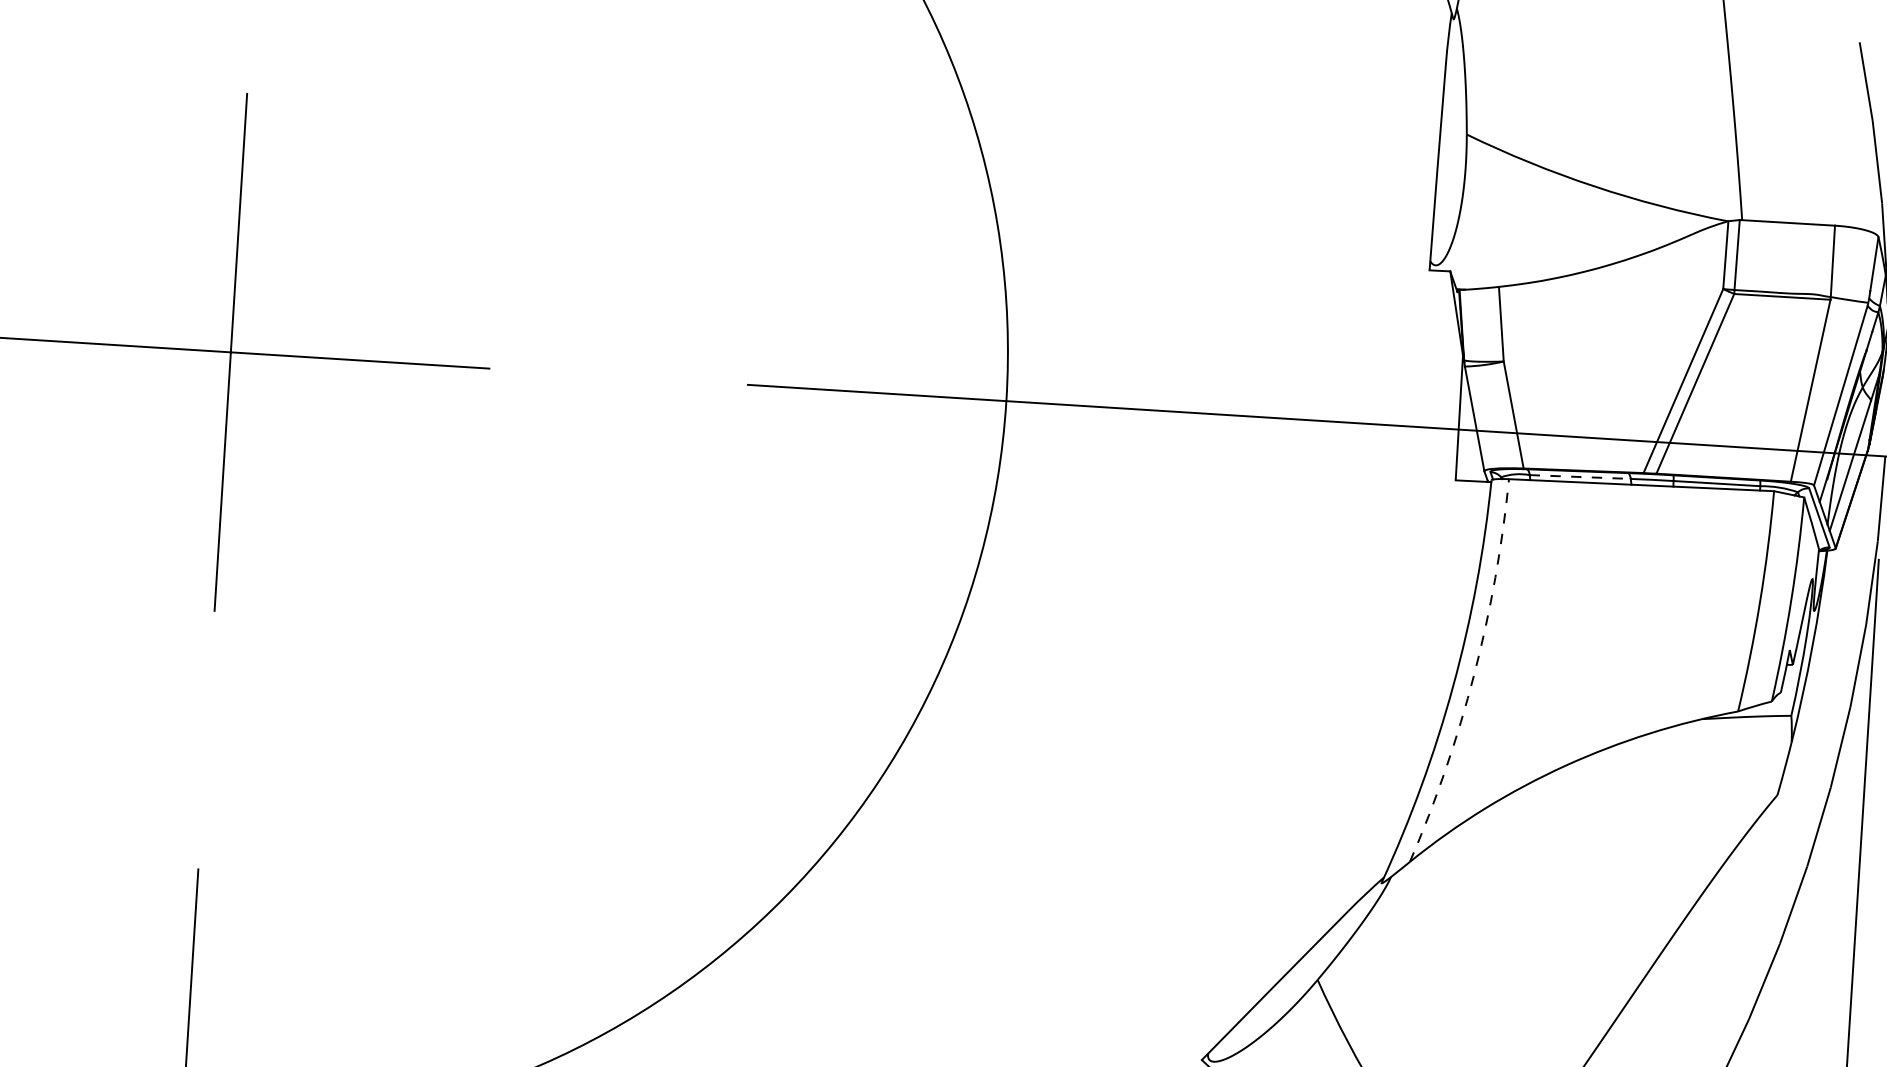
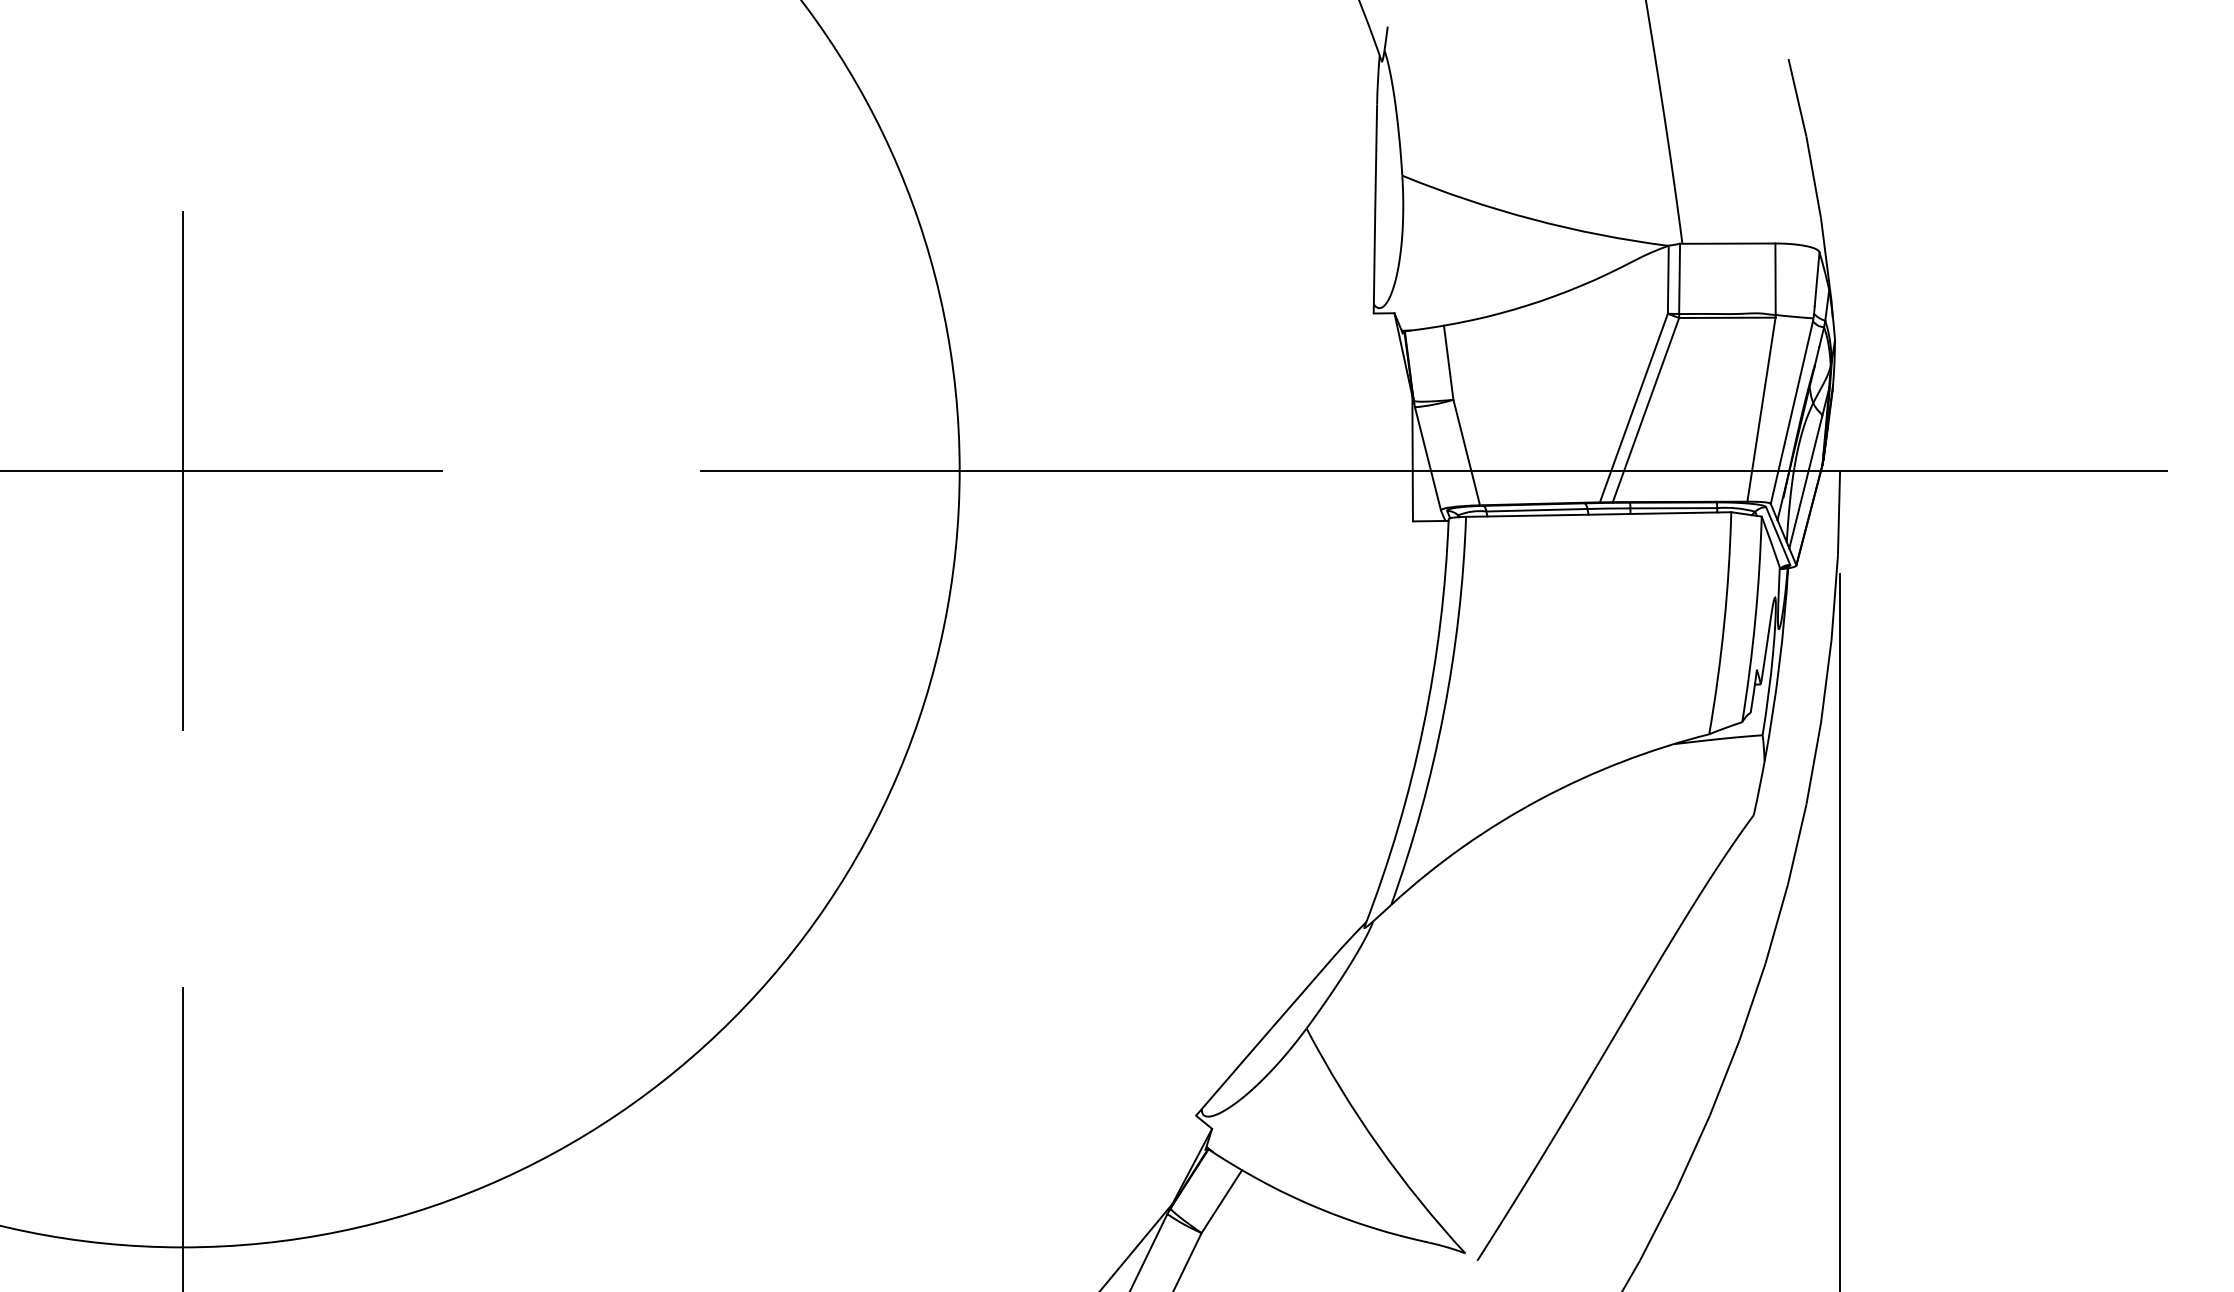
line: (1579, 477) -> (1536, 510), dashed -> solid
arc: (1474, 674) -> (1443, 713), dashed -> solid

